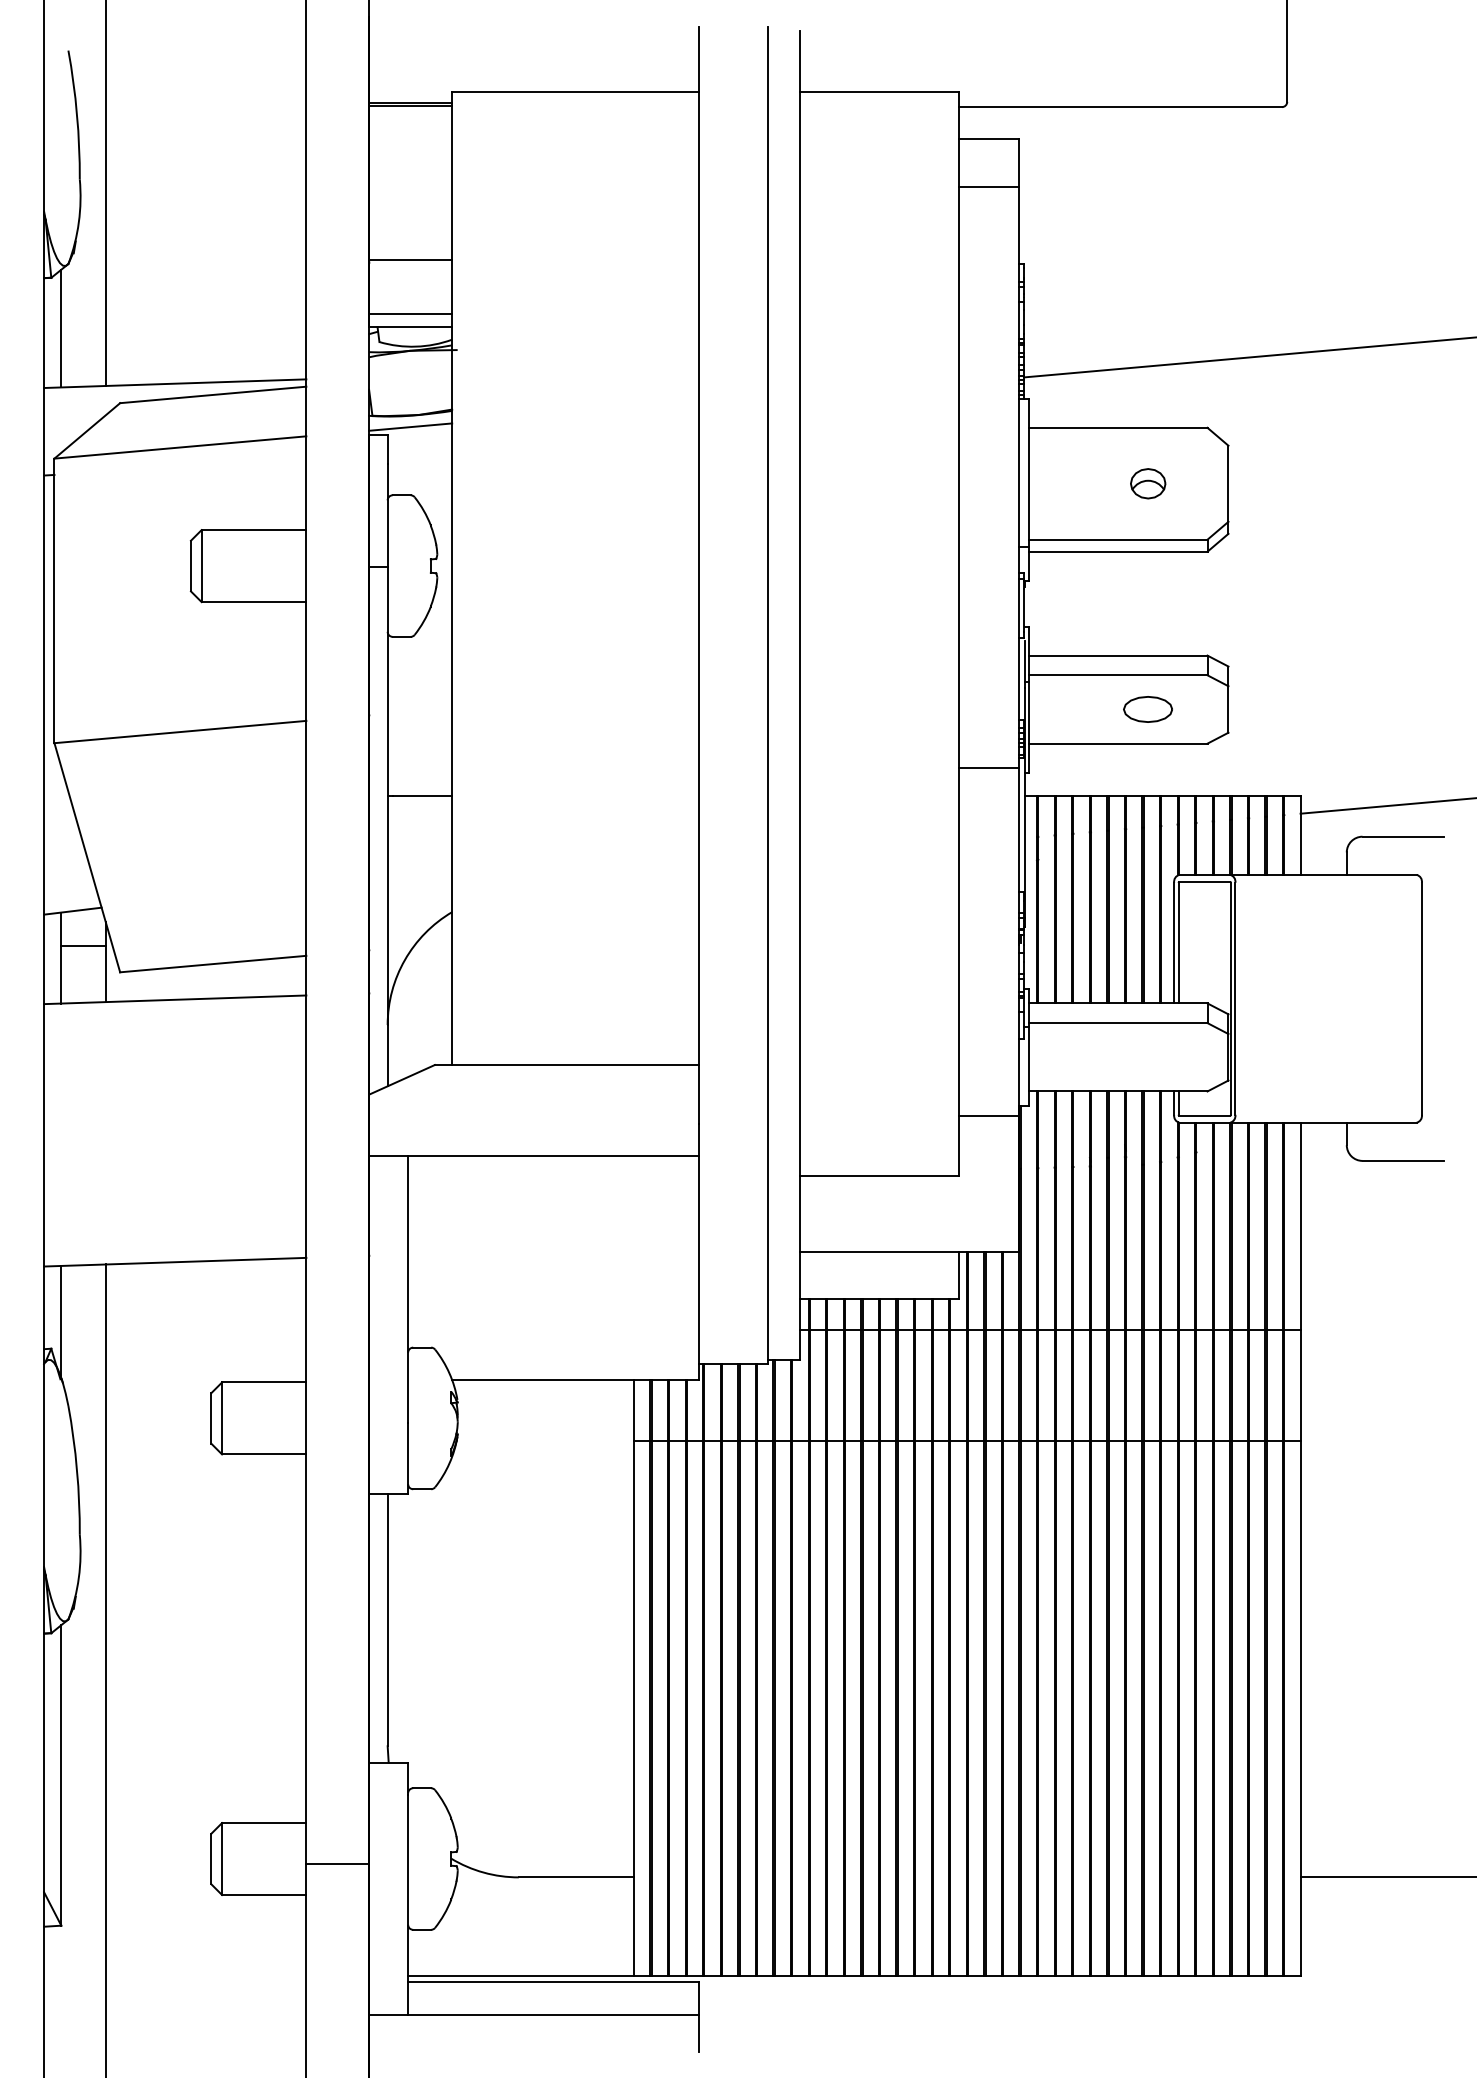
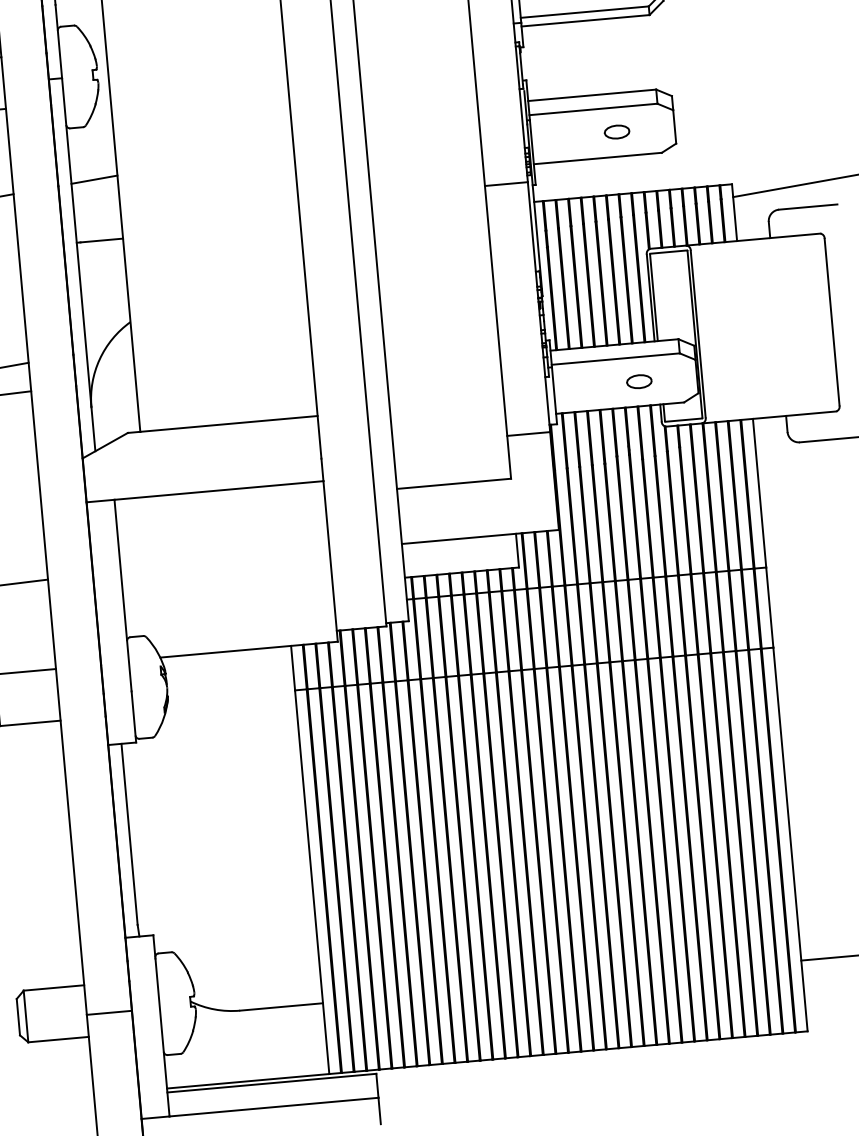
part: (1148, 709) -> (617, 132), size x0.71
line: (419, 710) -> (94, 179), added
part: (1148, 1057) -> (639, 381), added

